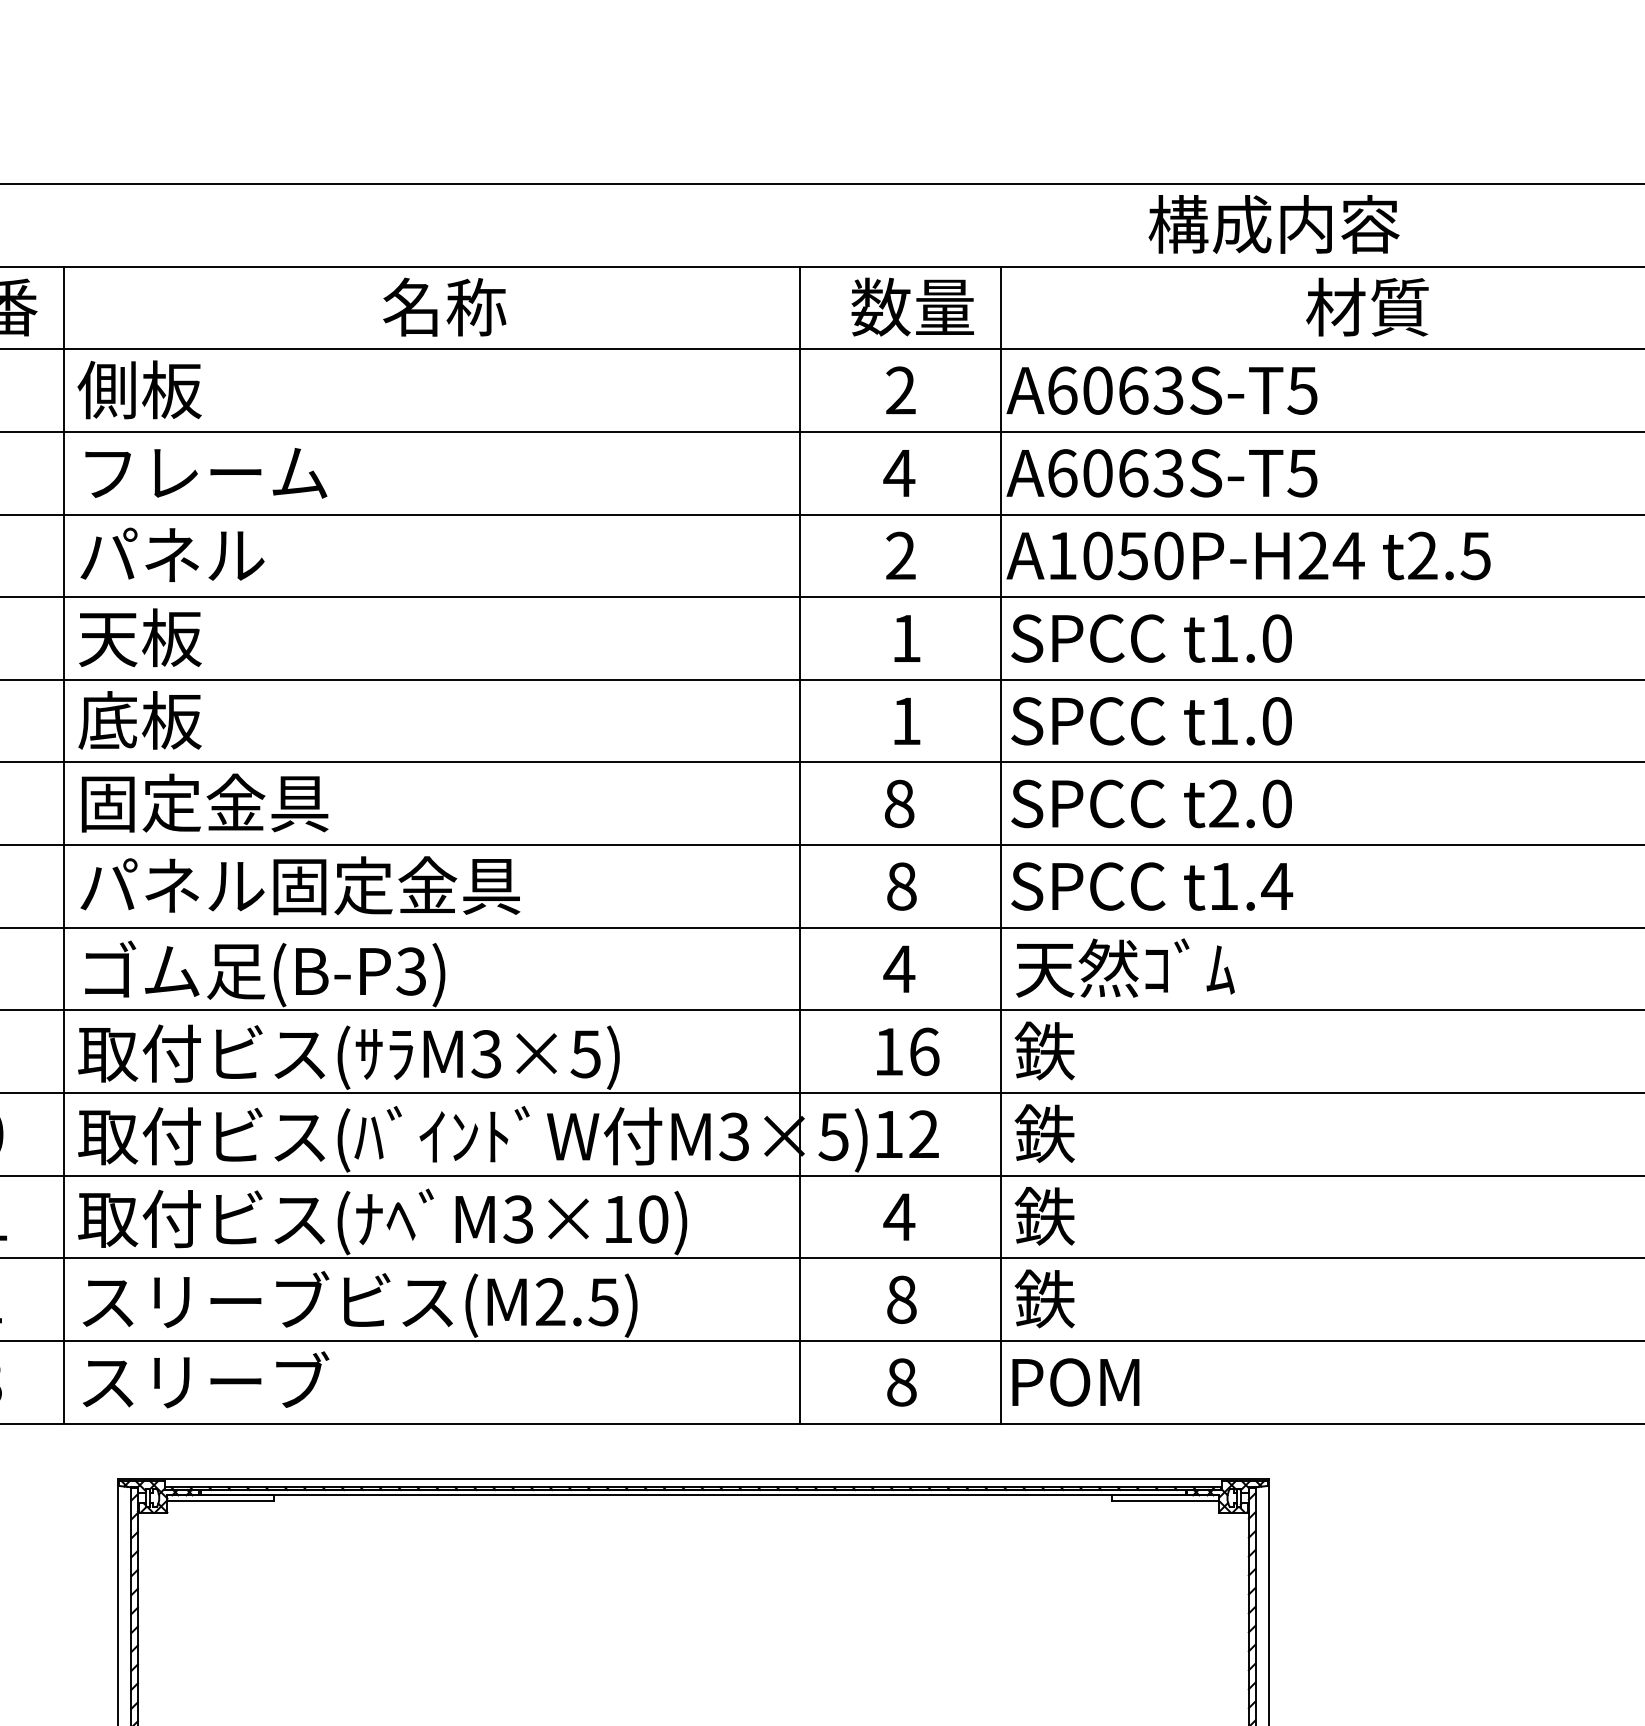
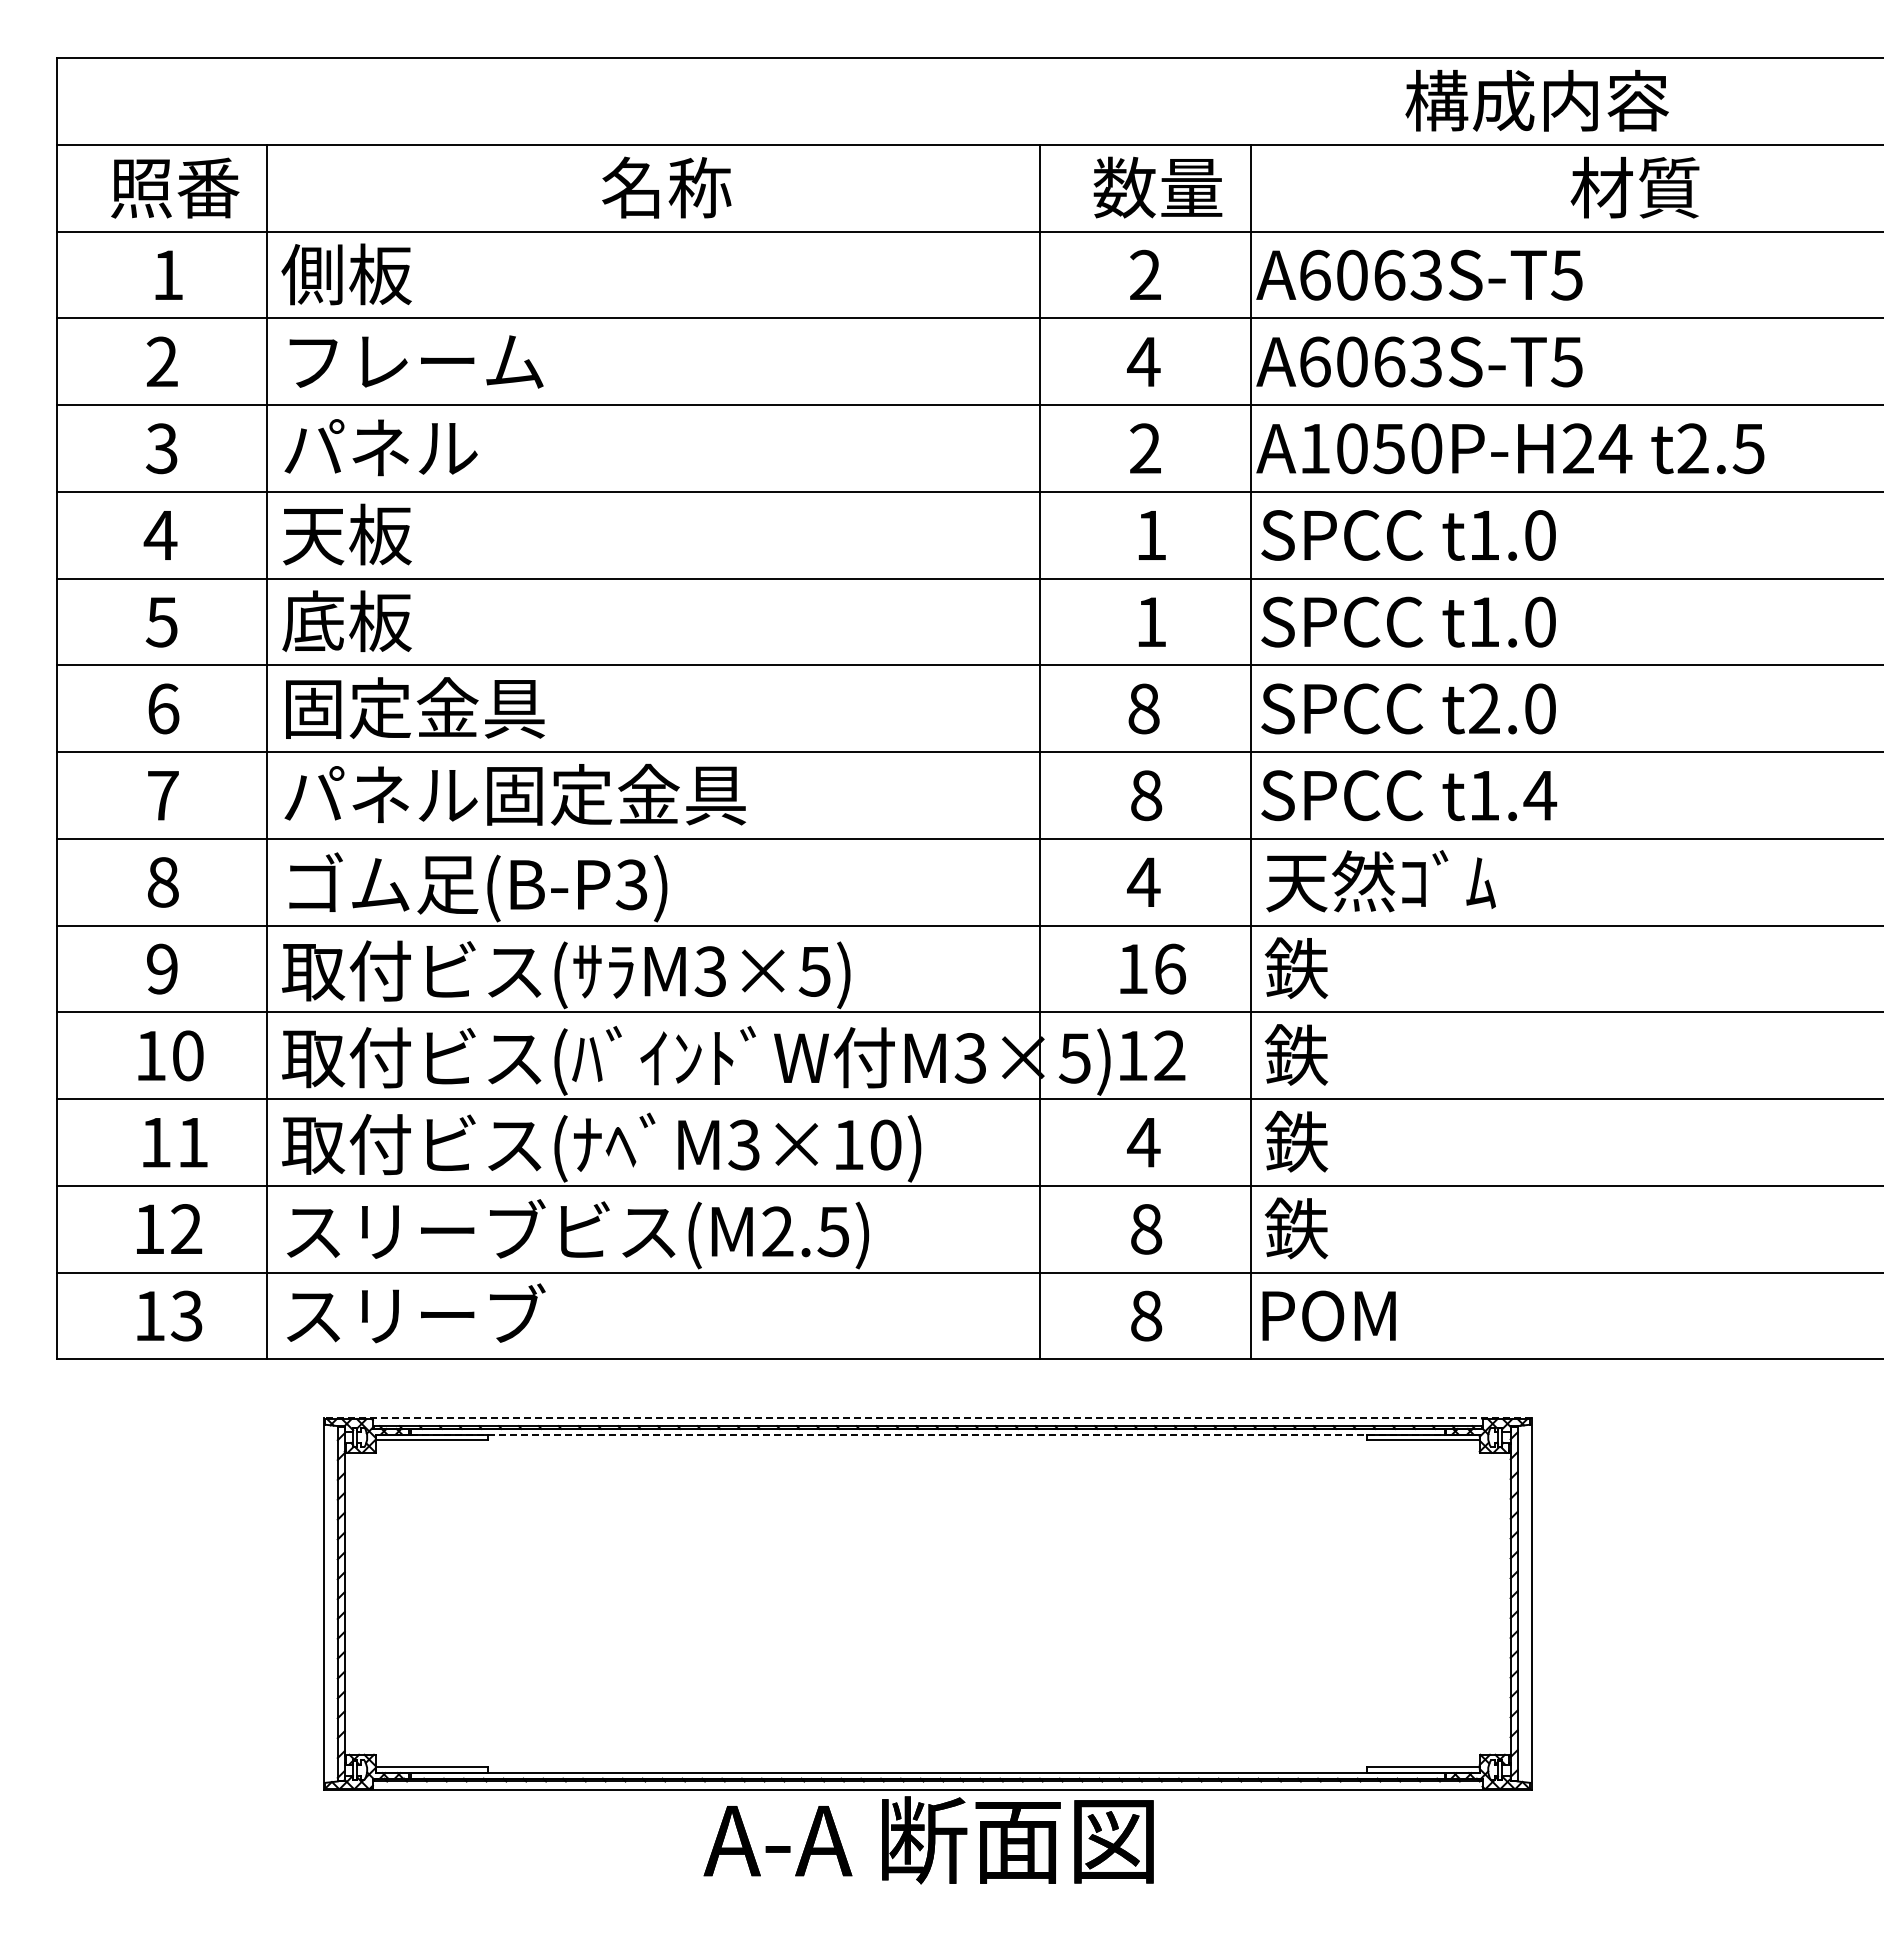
line: (693, 1479) -> (927, 1417), solid -> dashed
line: (693, 1495) -> (927, 1434), solid -> dashed

